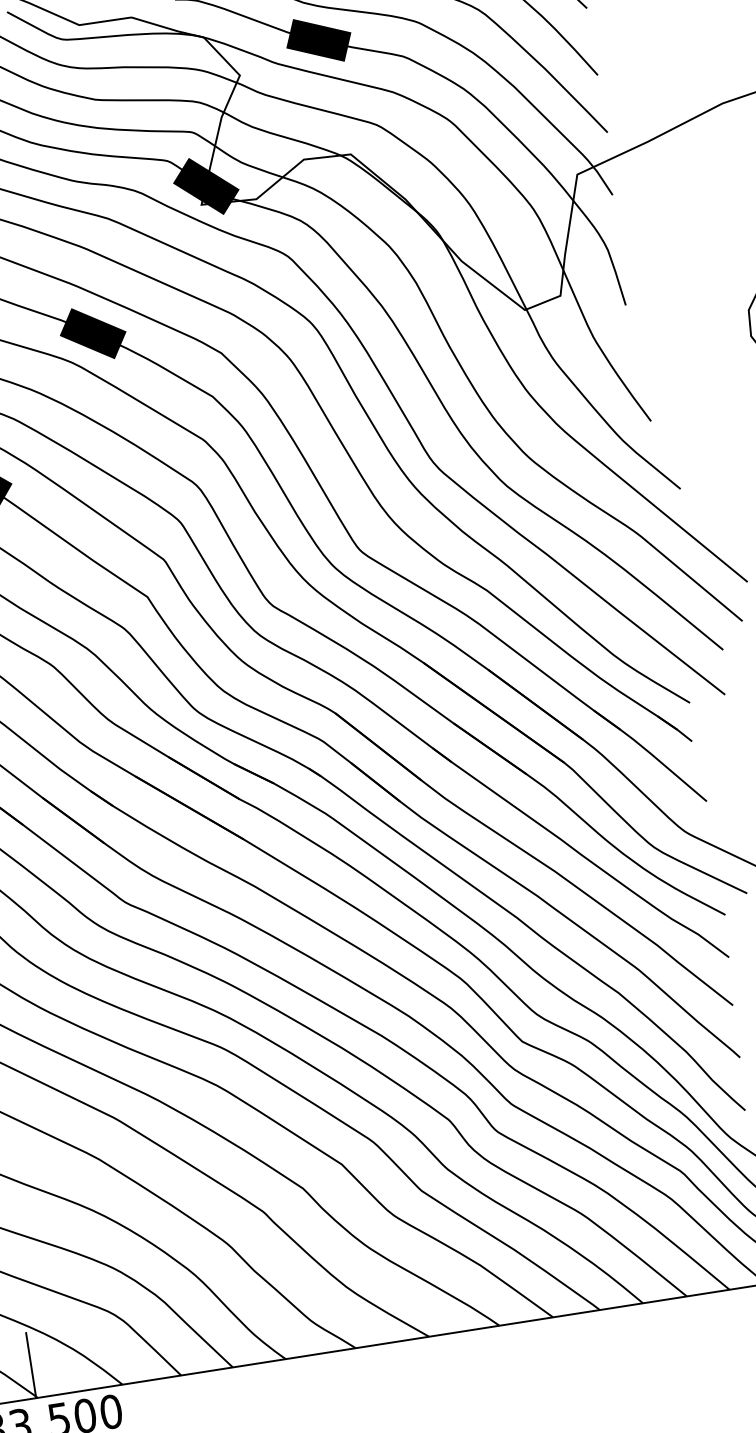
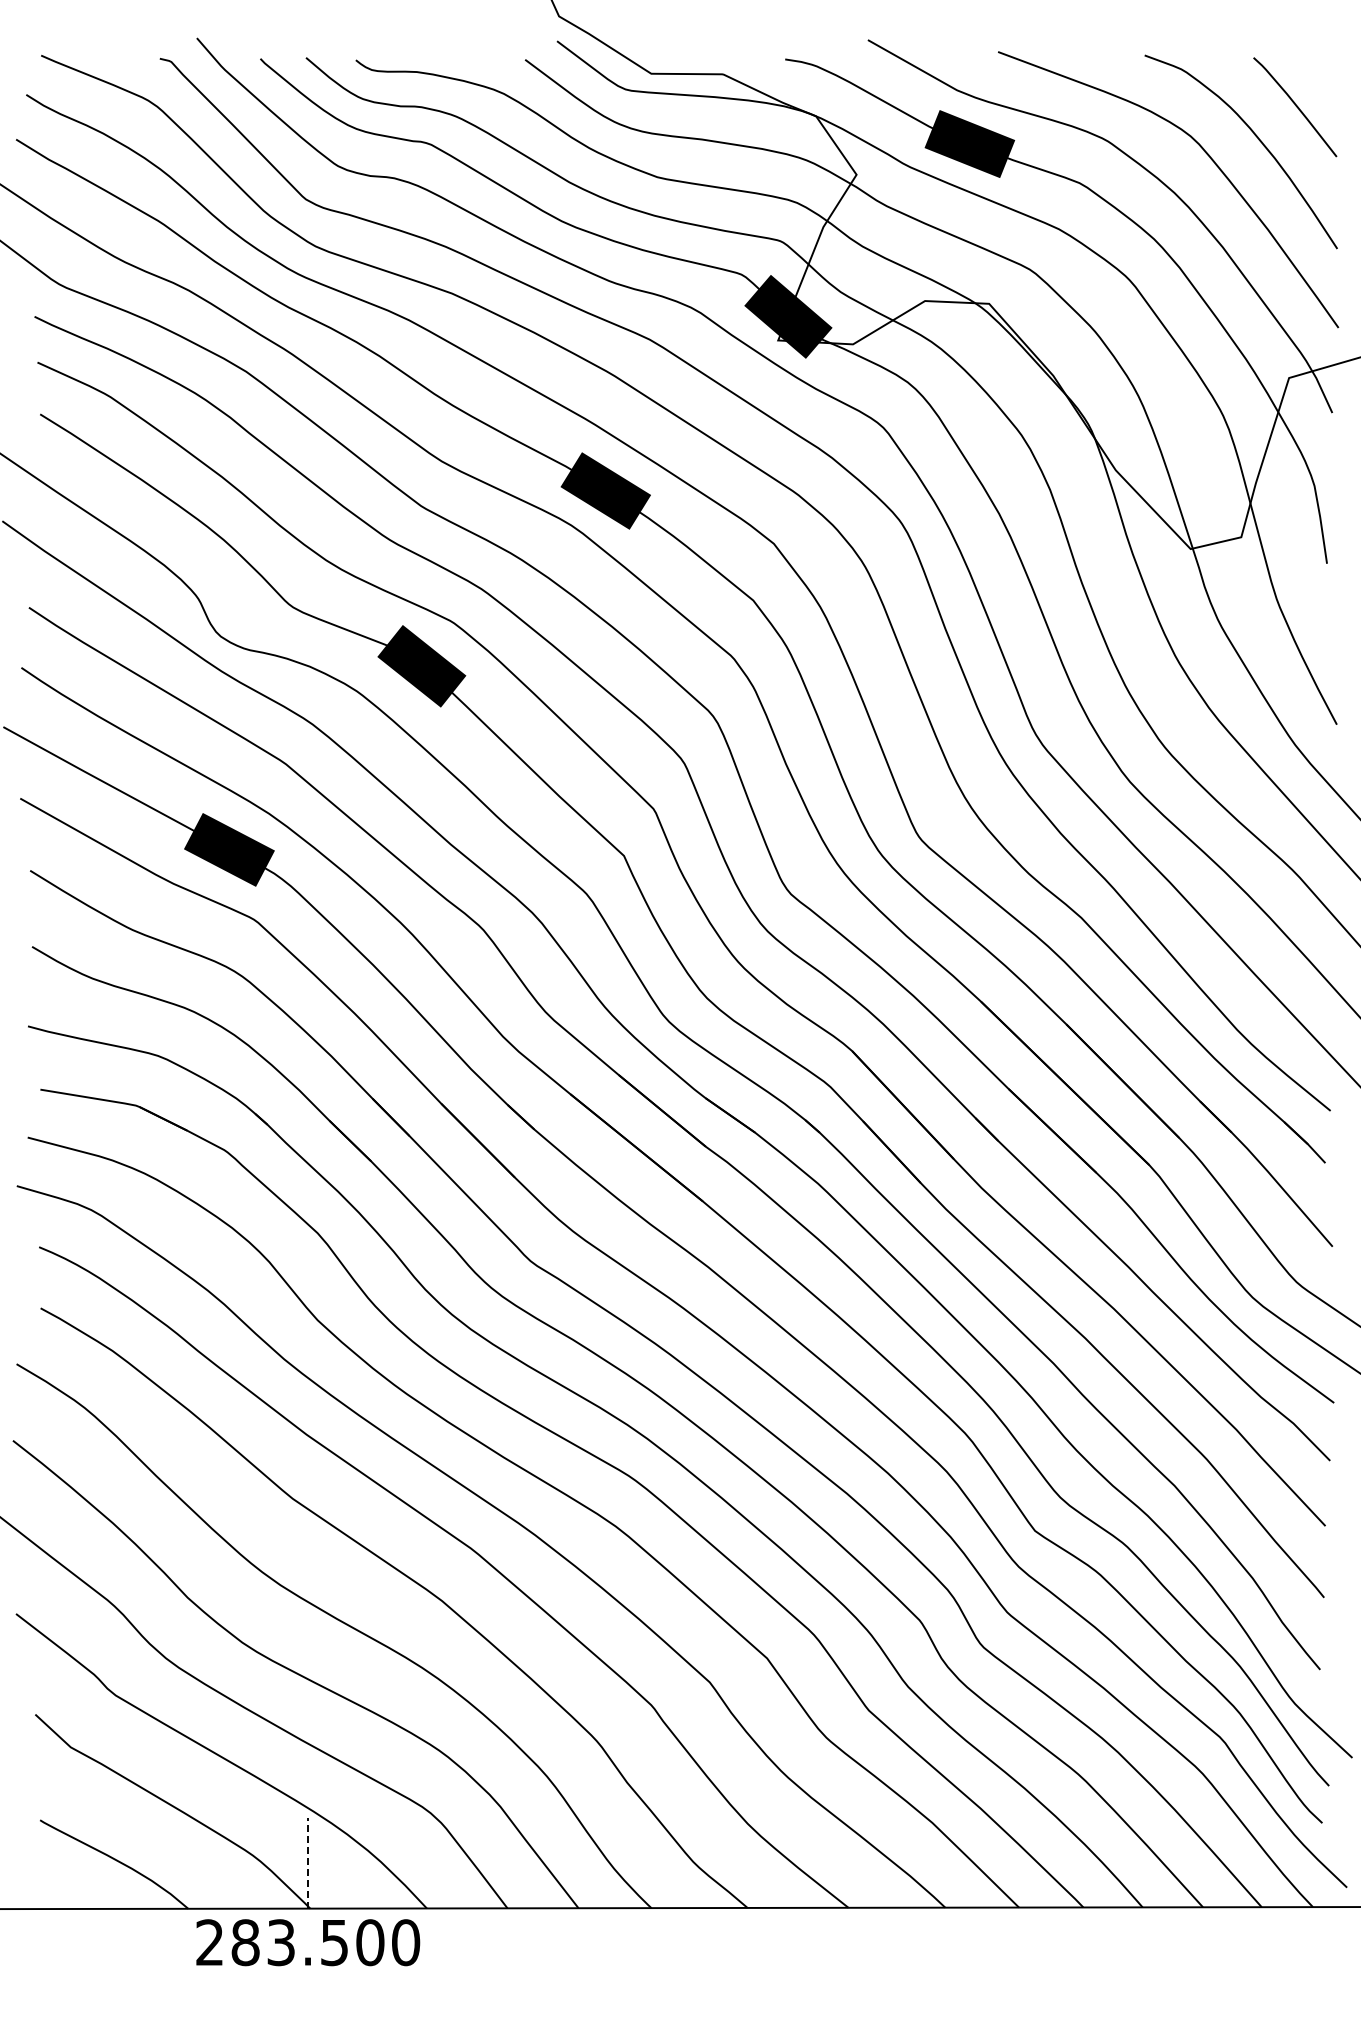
line: (31, 1364) -> (308, 1862), solid -> dashed

